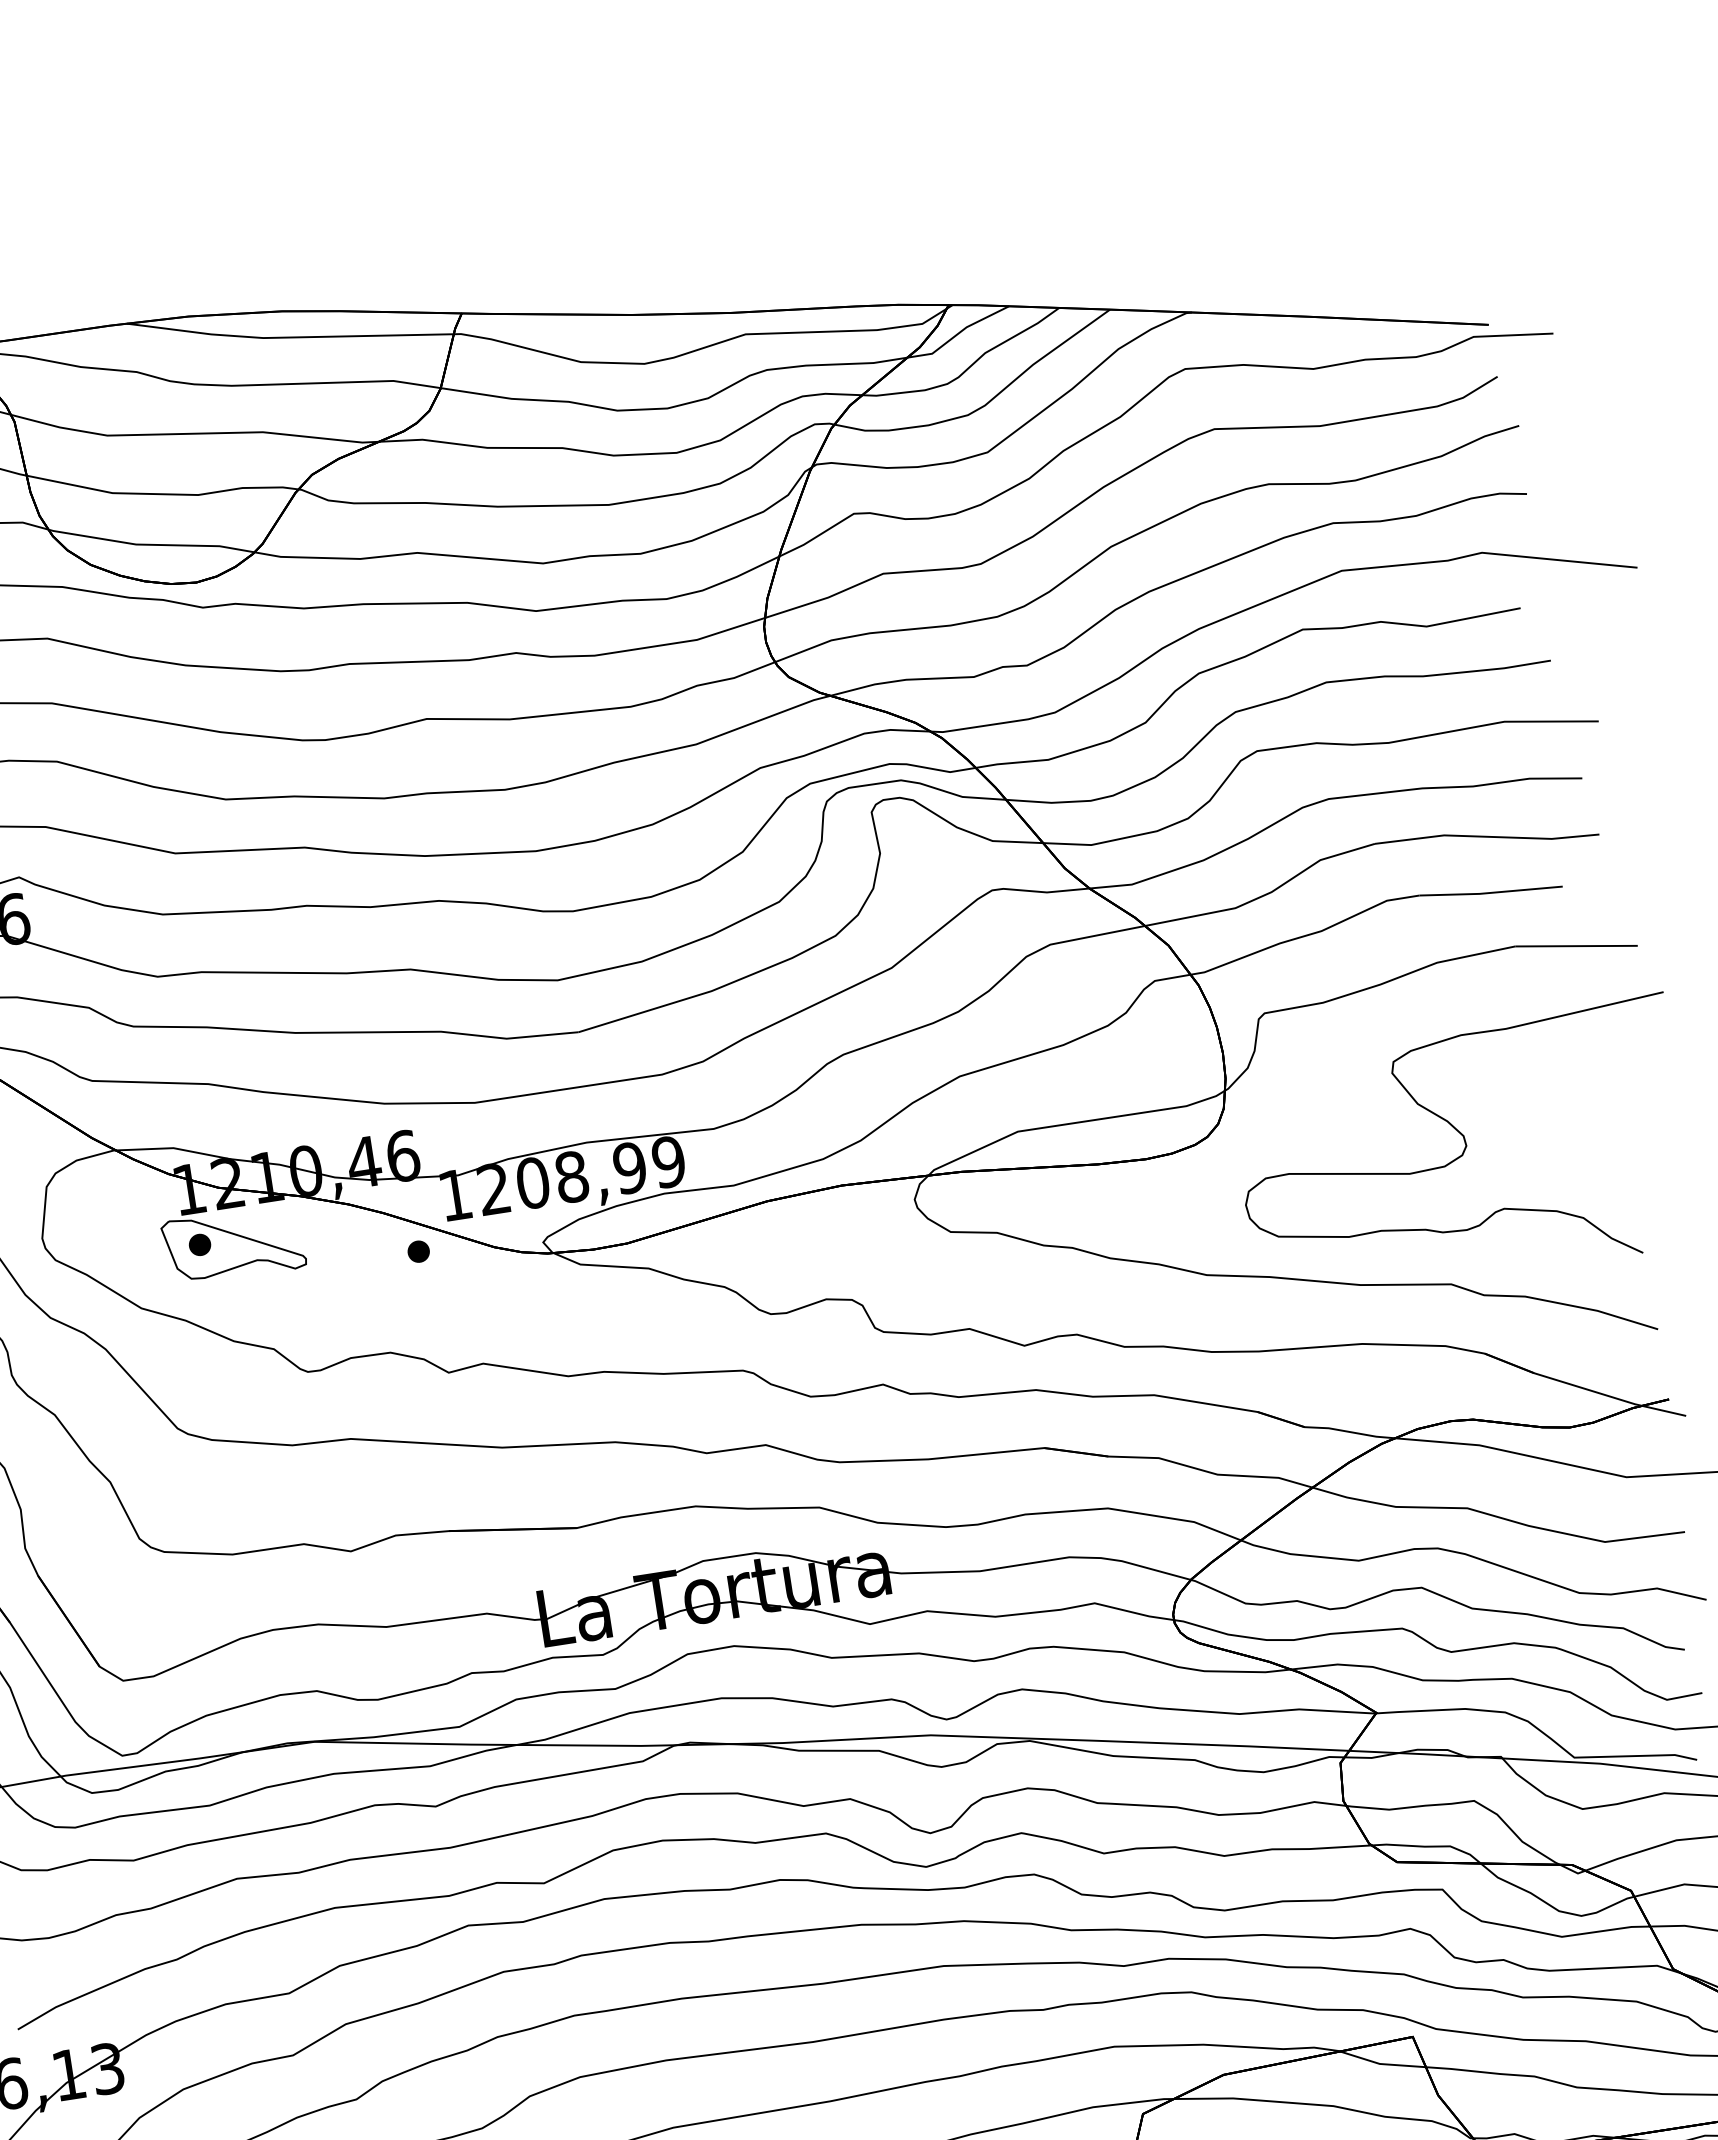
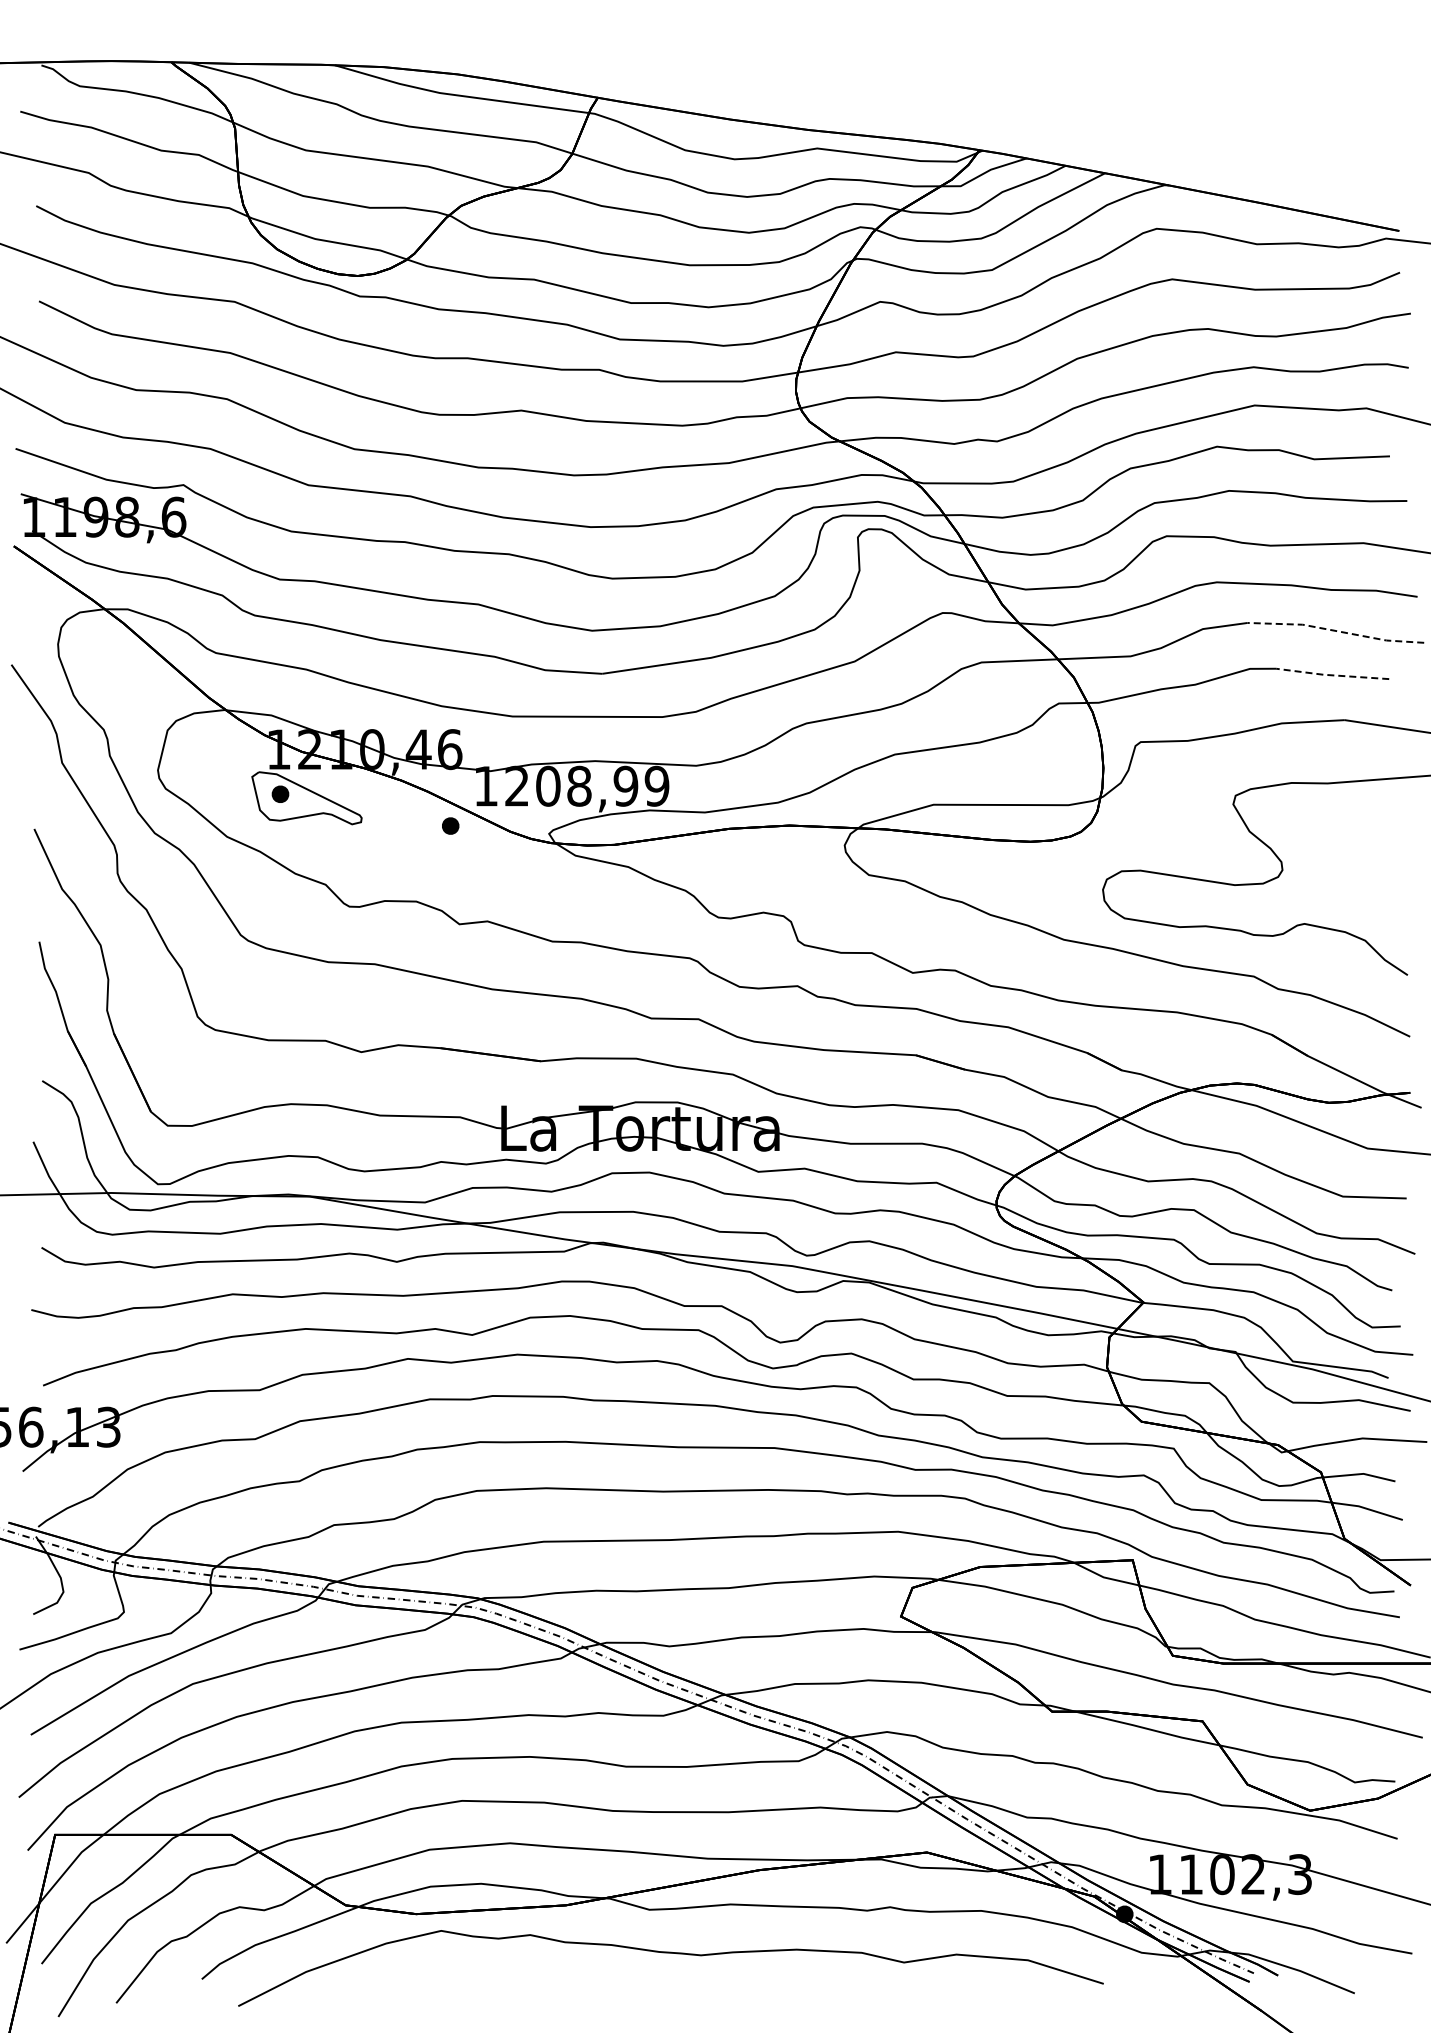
line: (1486, 836) -> (1335, 630), solid -> dashed
line: (1489, 893) -> (1331, 675), solid -> dashed

